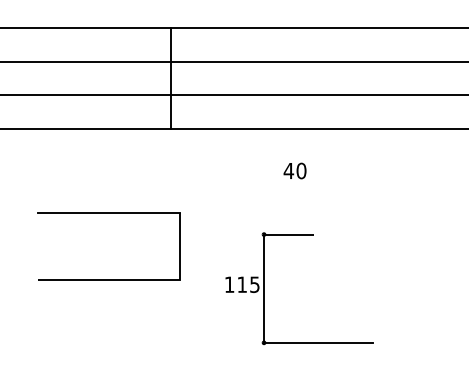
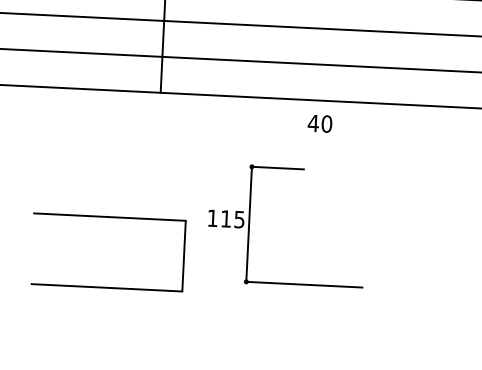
text: (294, 170) -> (319, 123), moved
part: (108, 213) -> (109, 217), moved
part: (264, 288) -> (249, 224), moved

